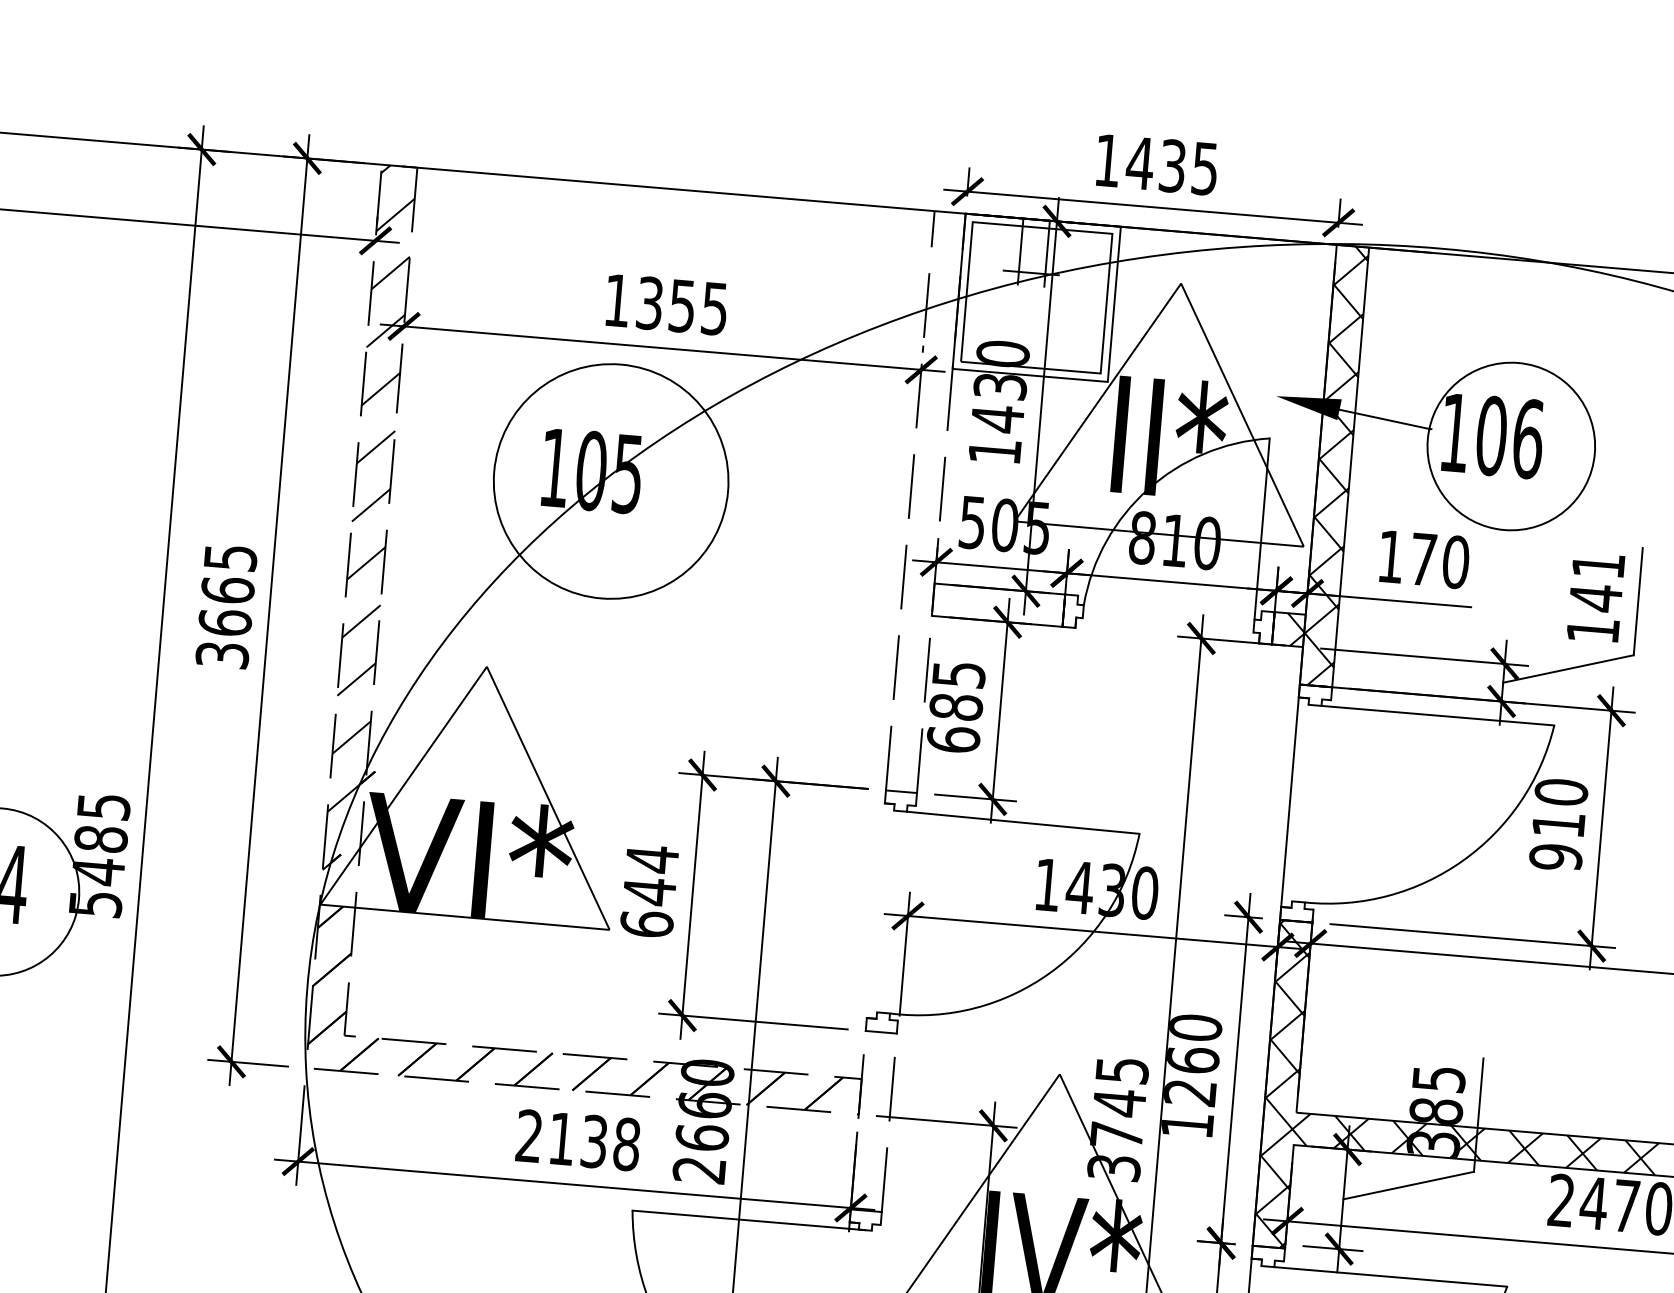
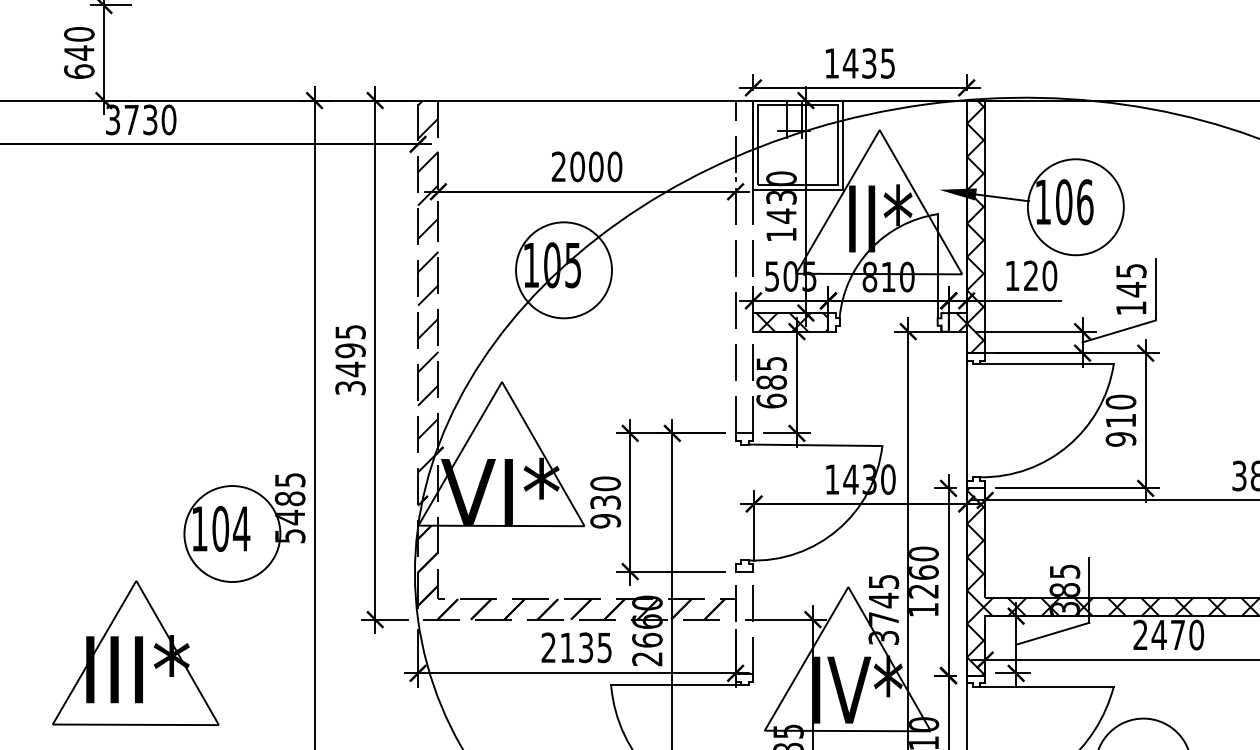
text: (665, 304) -> (586, 166), 1355 -> 2000
circle: (610, 481) -> (563, 270), size x0.71
text: (1422, 558) -> (1030, 275), 170 -> 120
text: (1598, 564) -> (1131, 270), 141 -> 145
hatch: (1001, 605) -> (792, 322), added
text: (226, 607) -> (350, 360), 3665 -> 3495
text: (649, 891) -> (605, 502), 644 -> 930
text: (626, 1143) -> (604, 647), 2138 -> 2135

